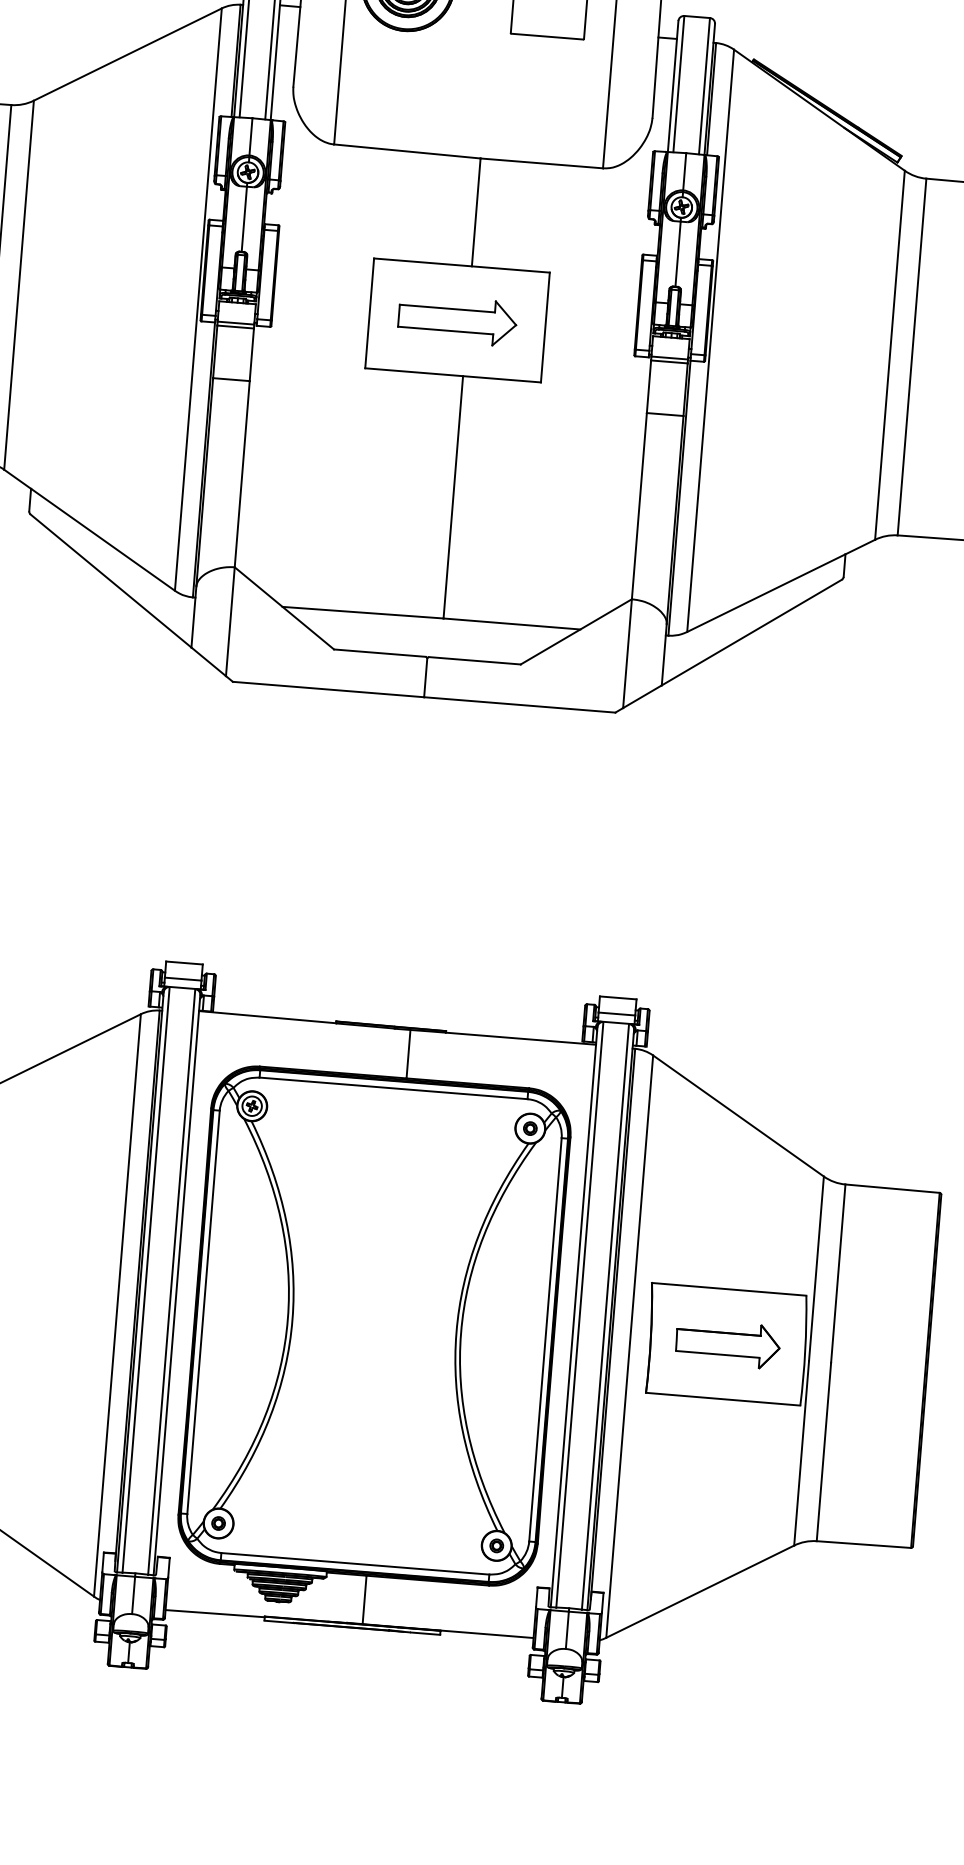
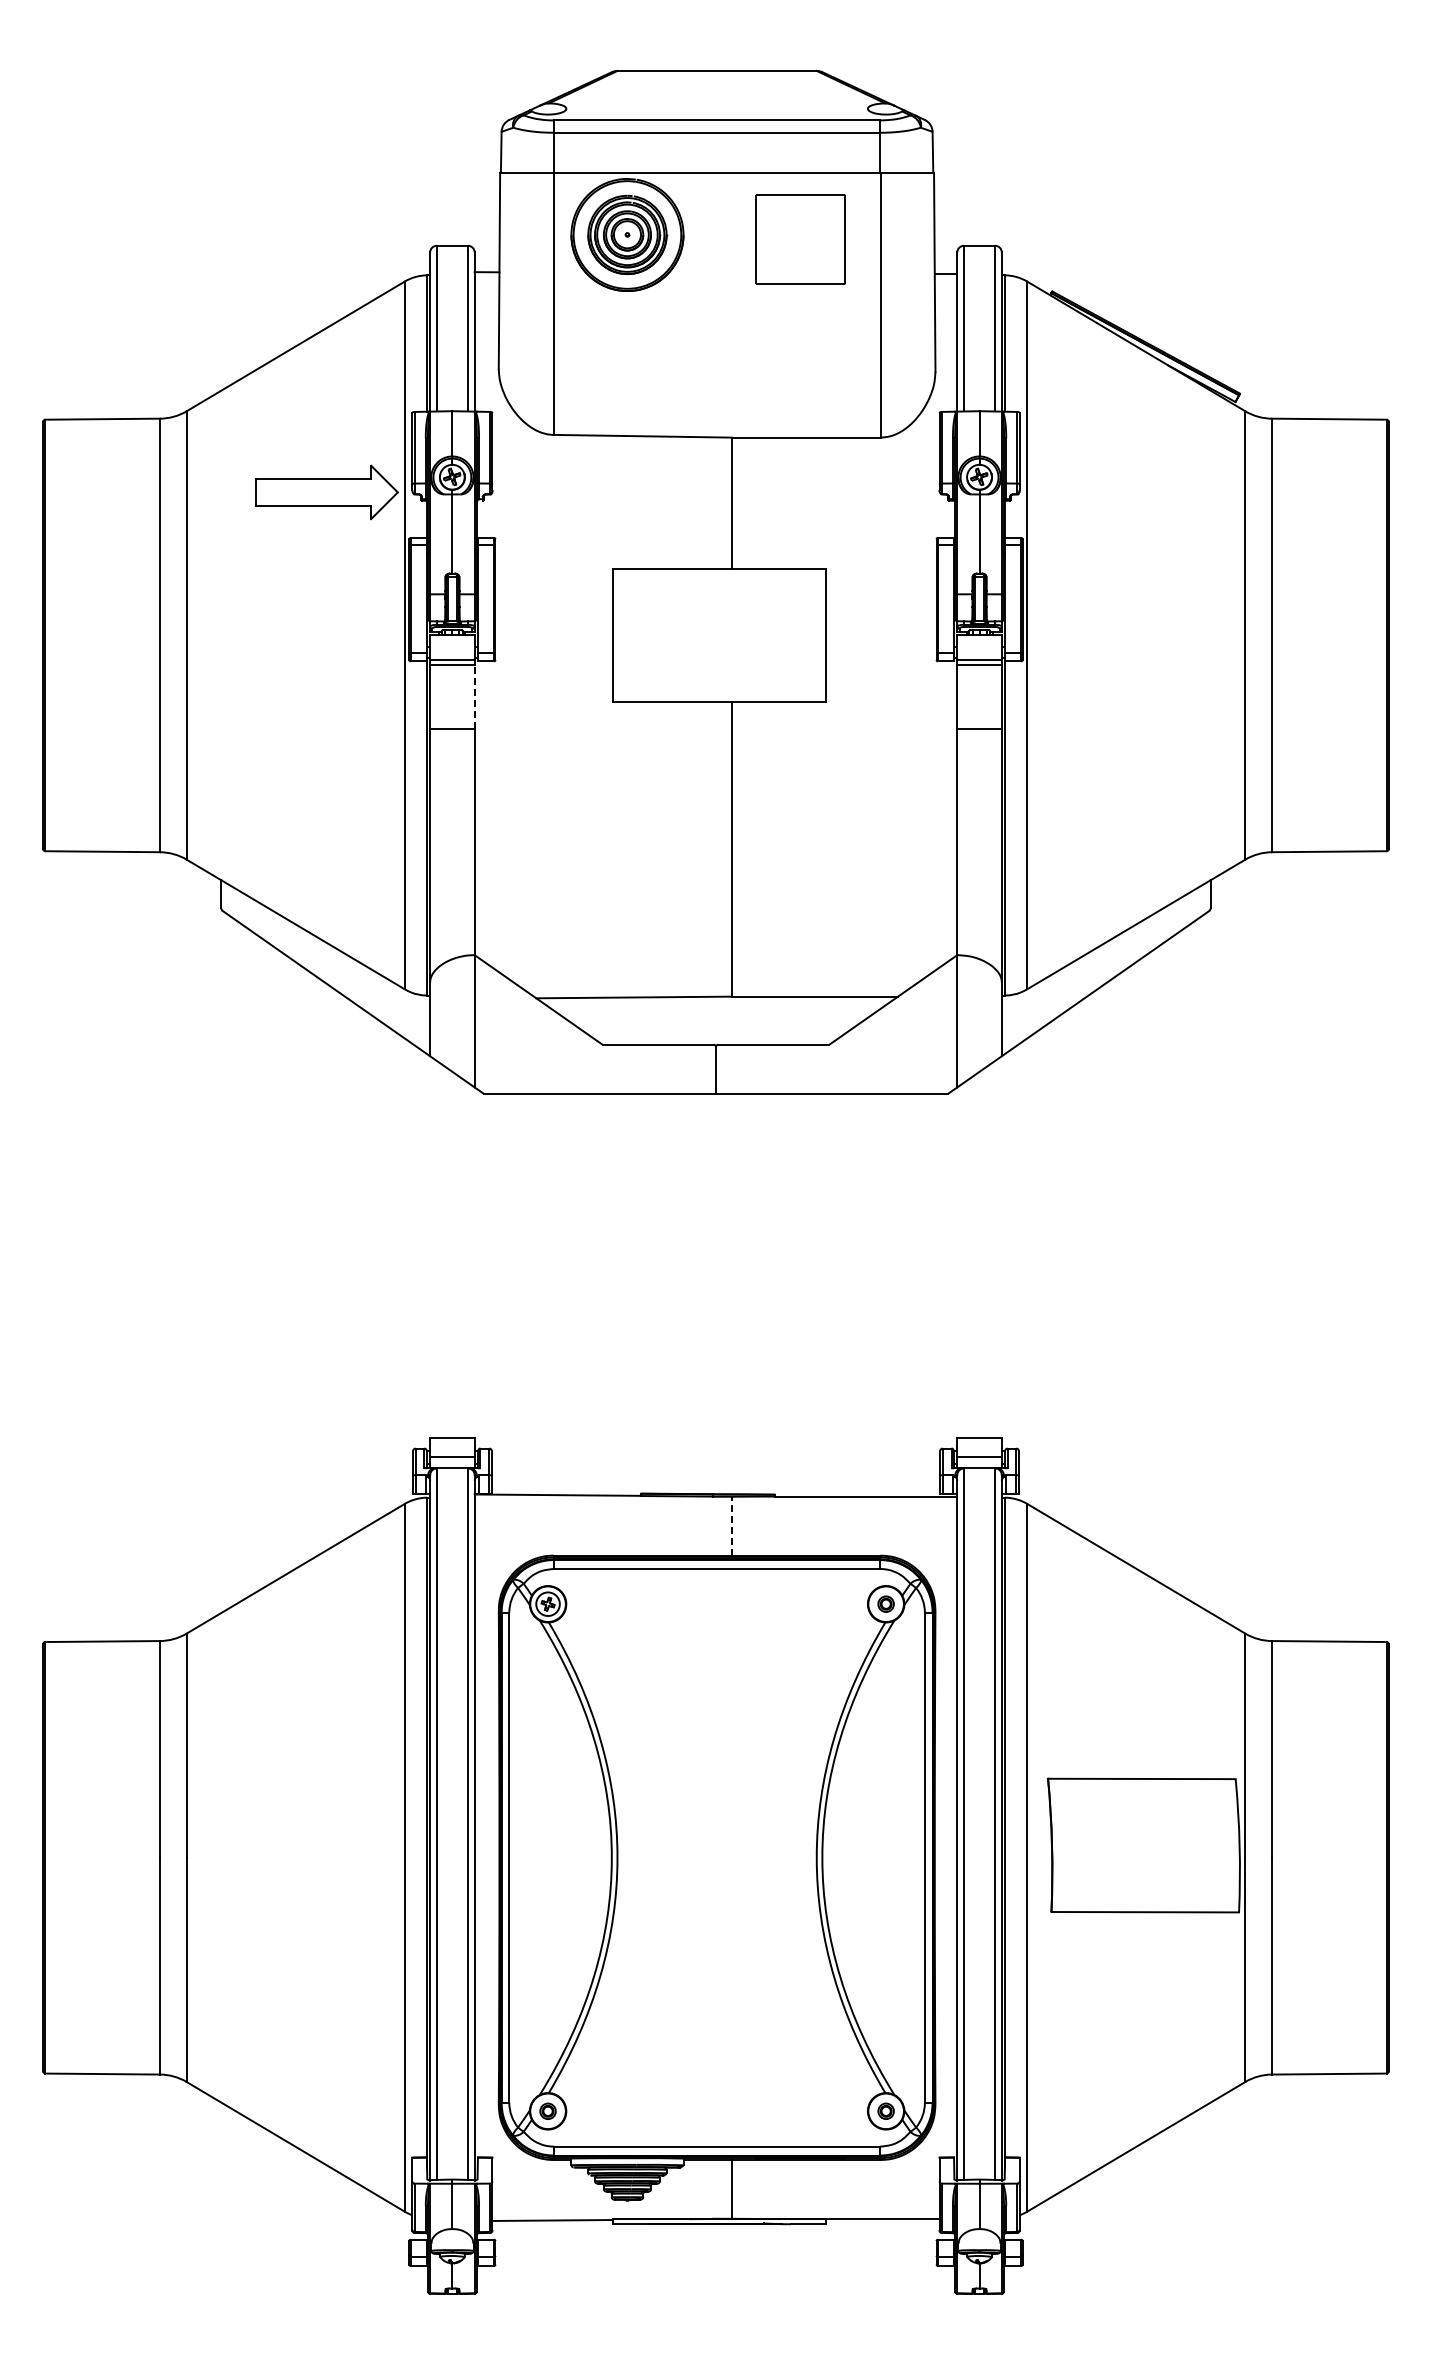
part: (457, 320) -> (326, 492), moved
line: (251, 354) -> (474, 696), solid -> dashed
line: (408, 1053) -> (731, 1525), solid -> dashed
part: (727, 1344) -> (1145, 1845), removed

